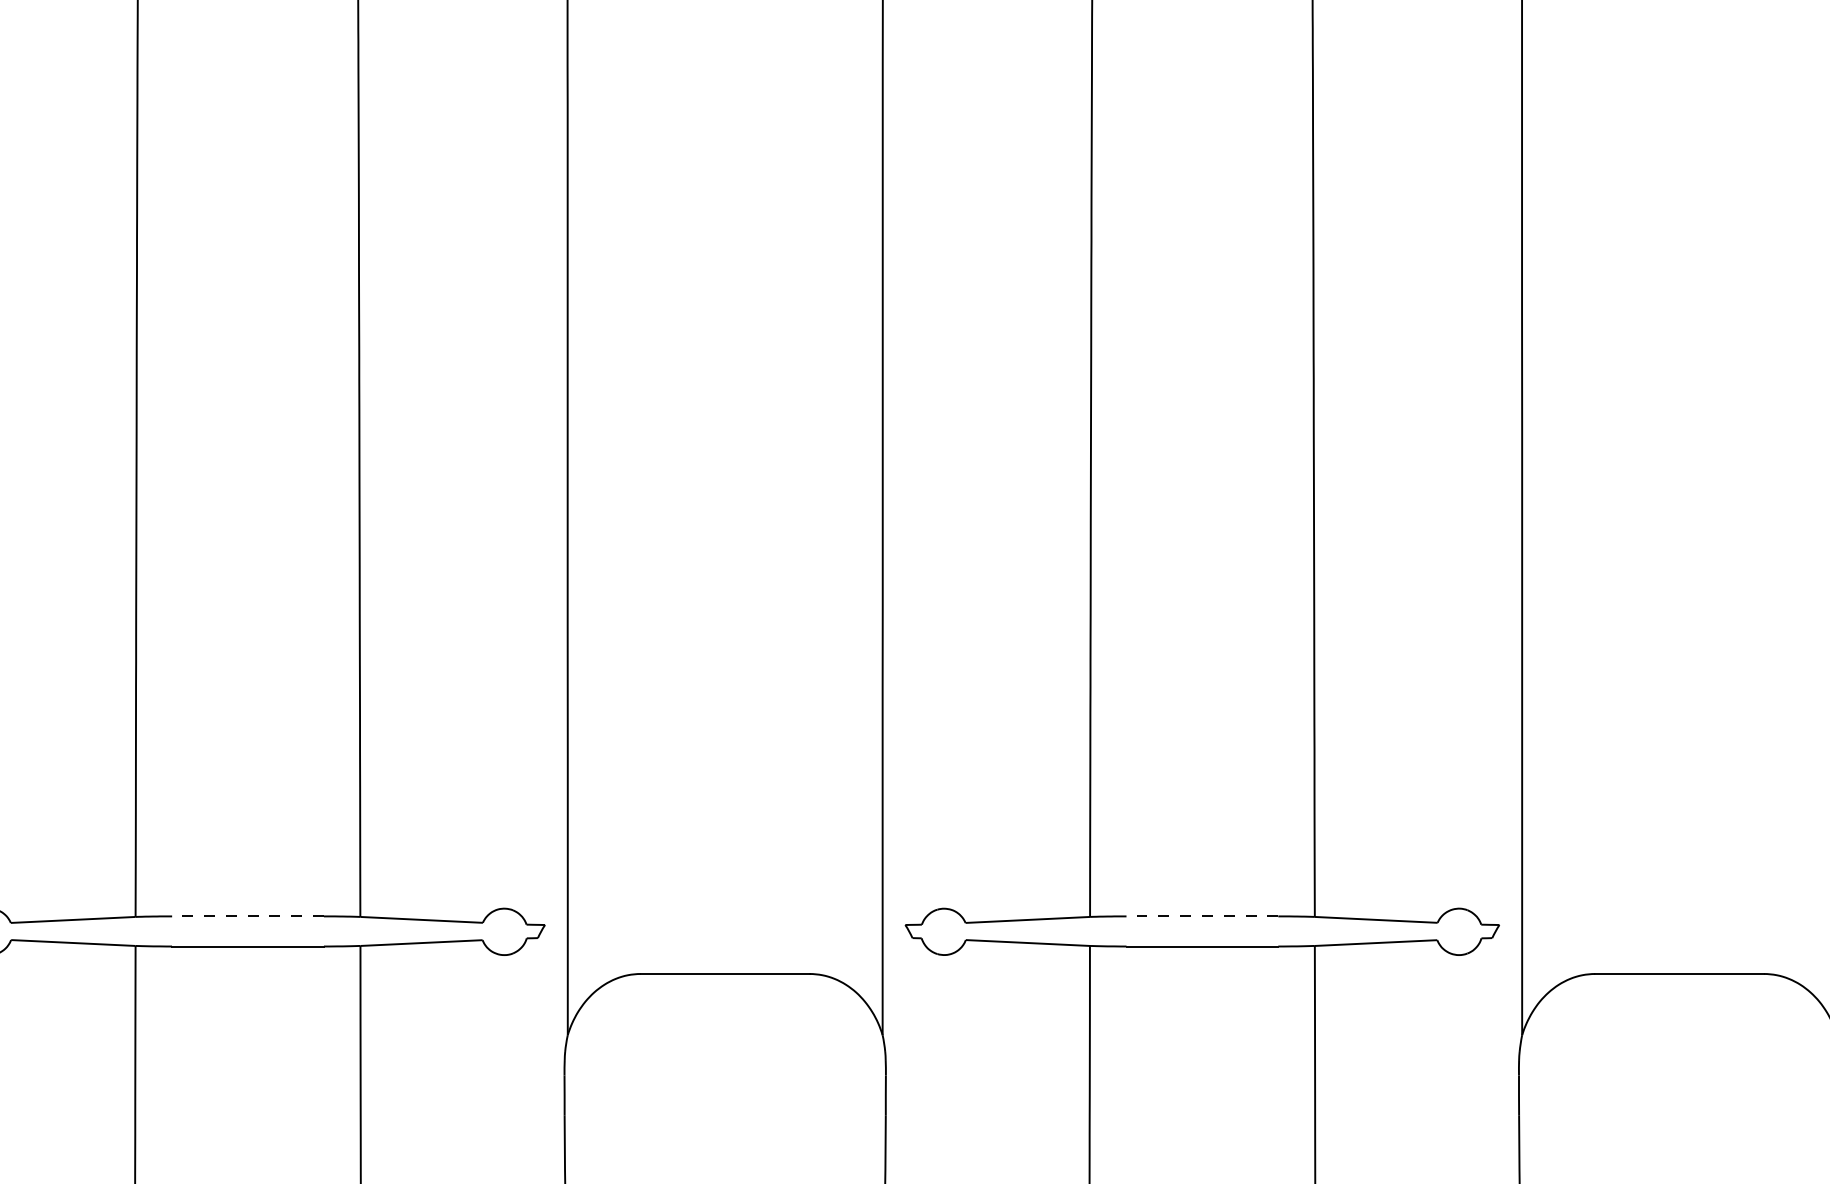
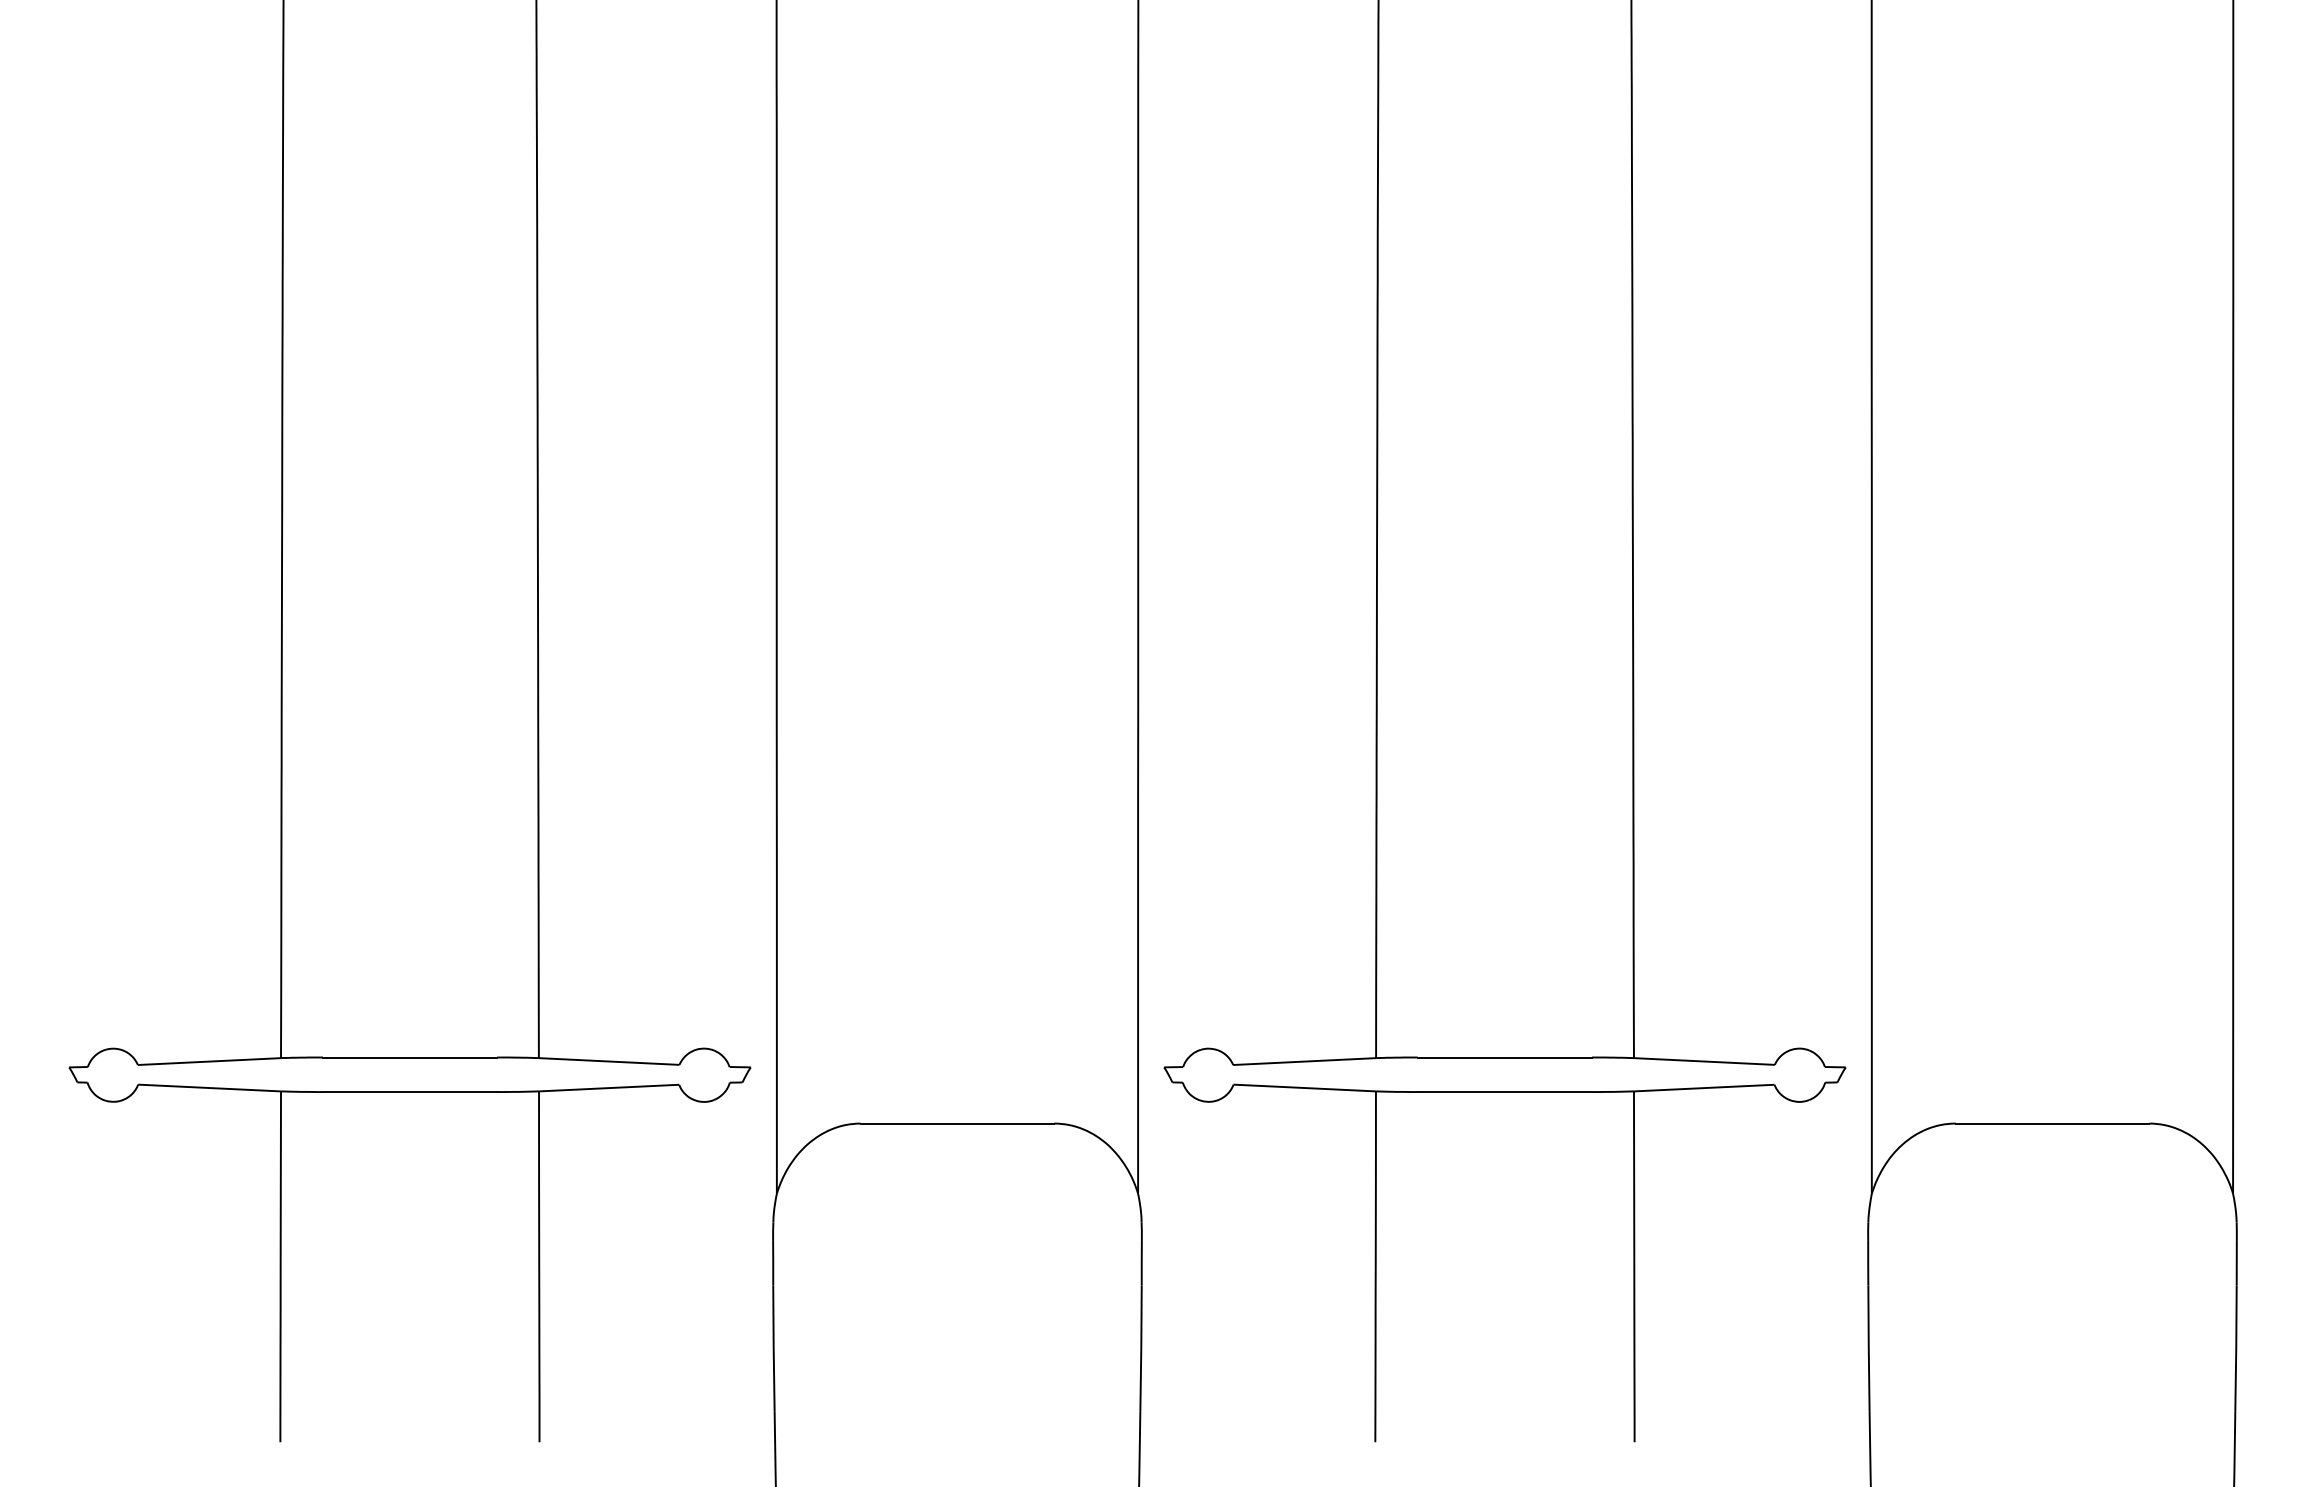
line: (247, 916) -> (409, 1057), dashed -> solid
line: (1201, 916) -> (1504, 1057), dashed -> solid

